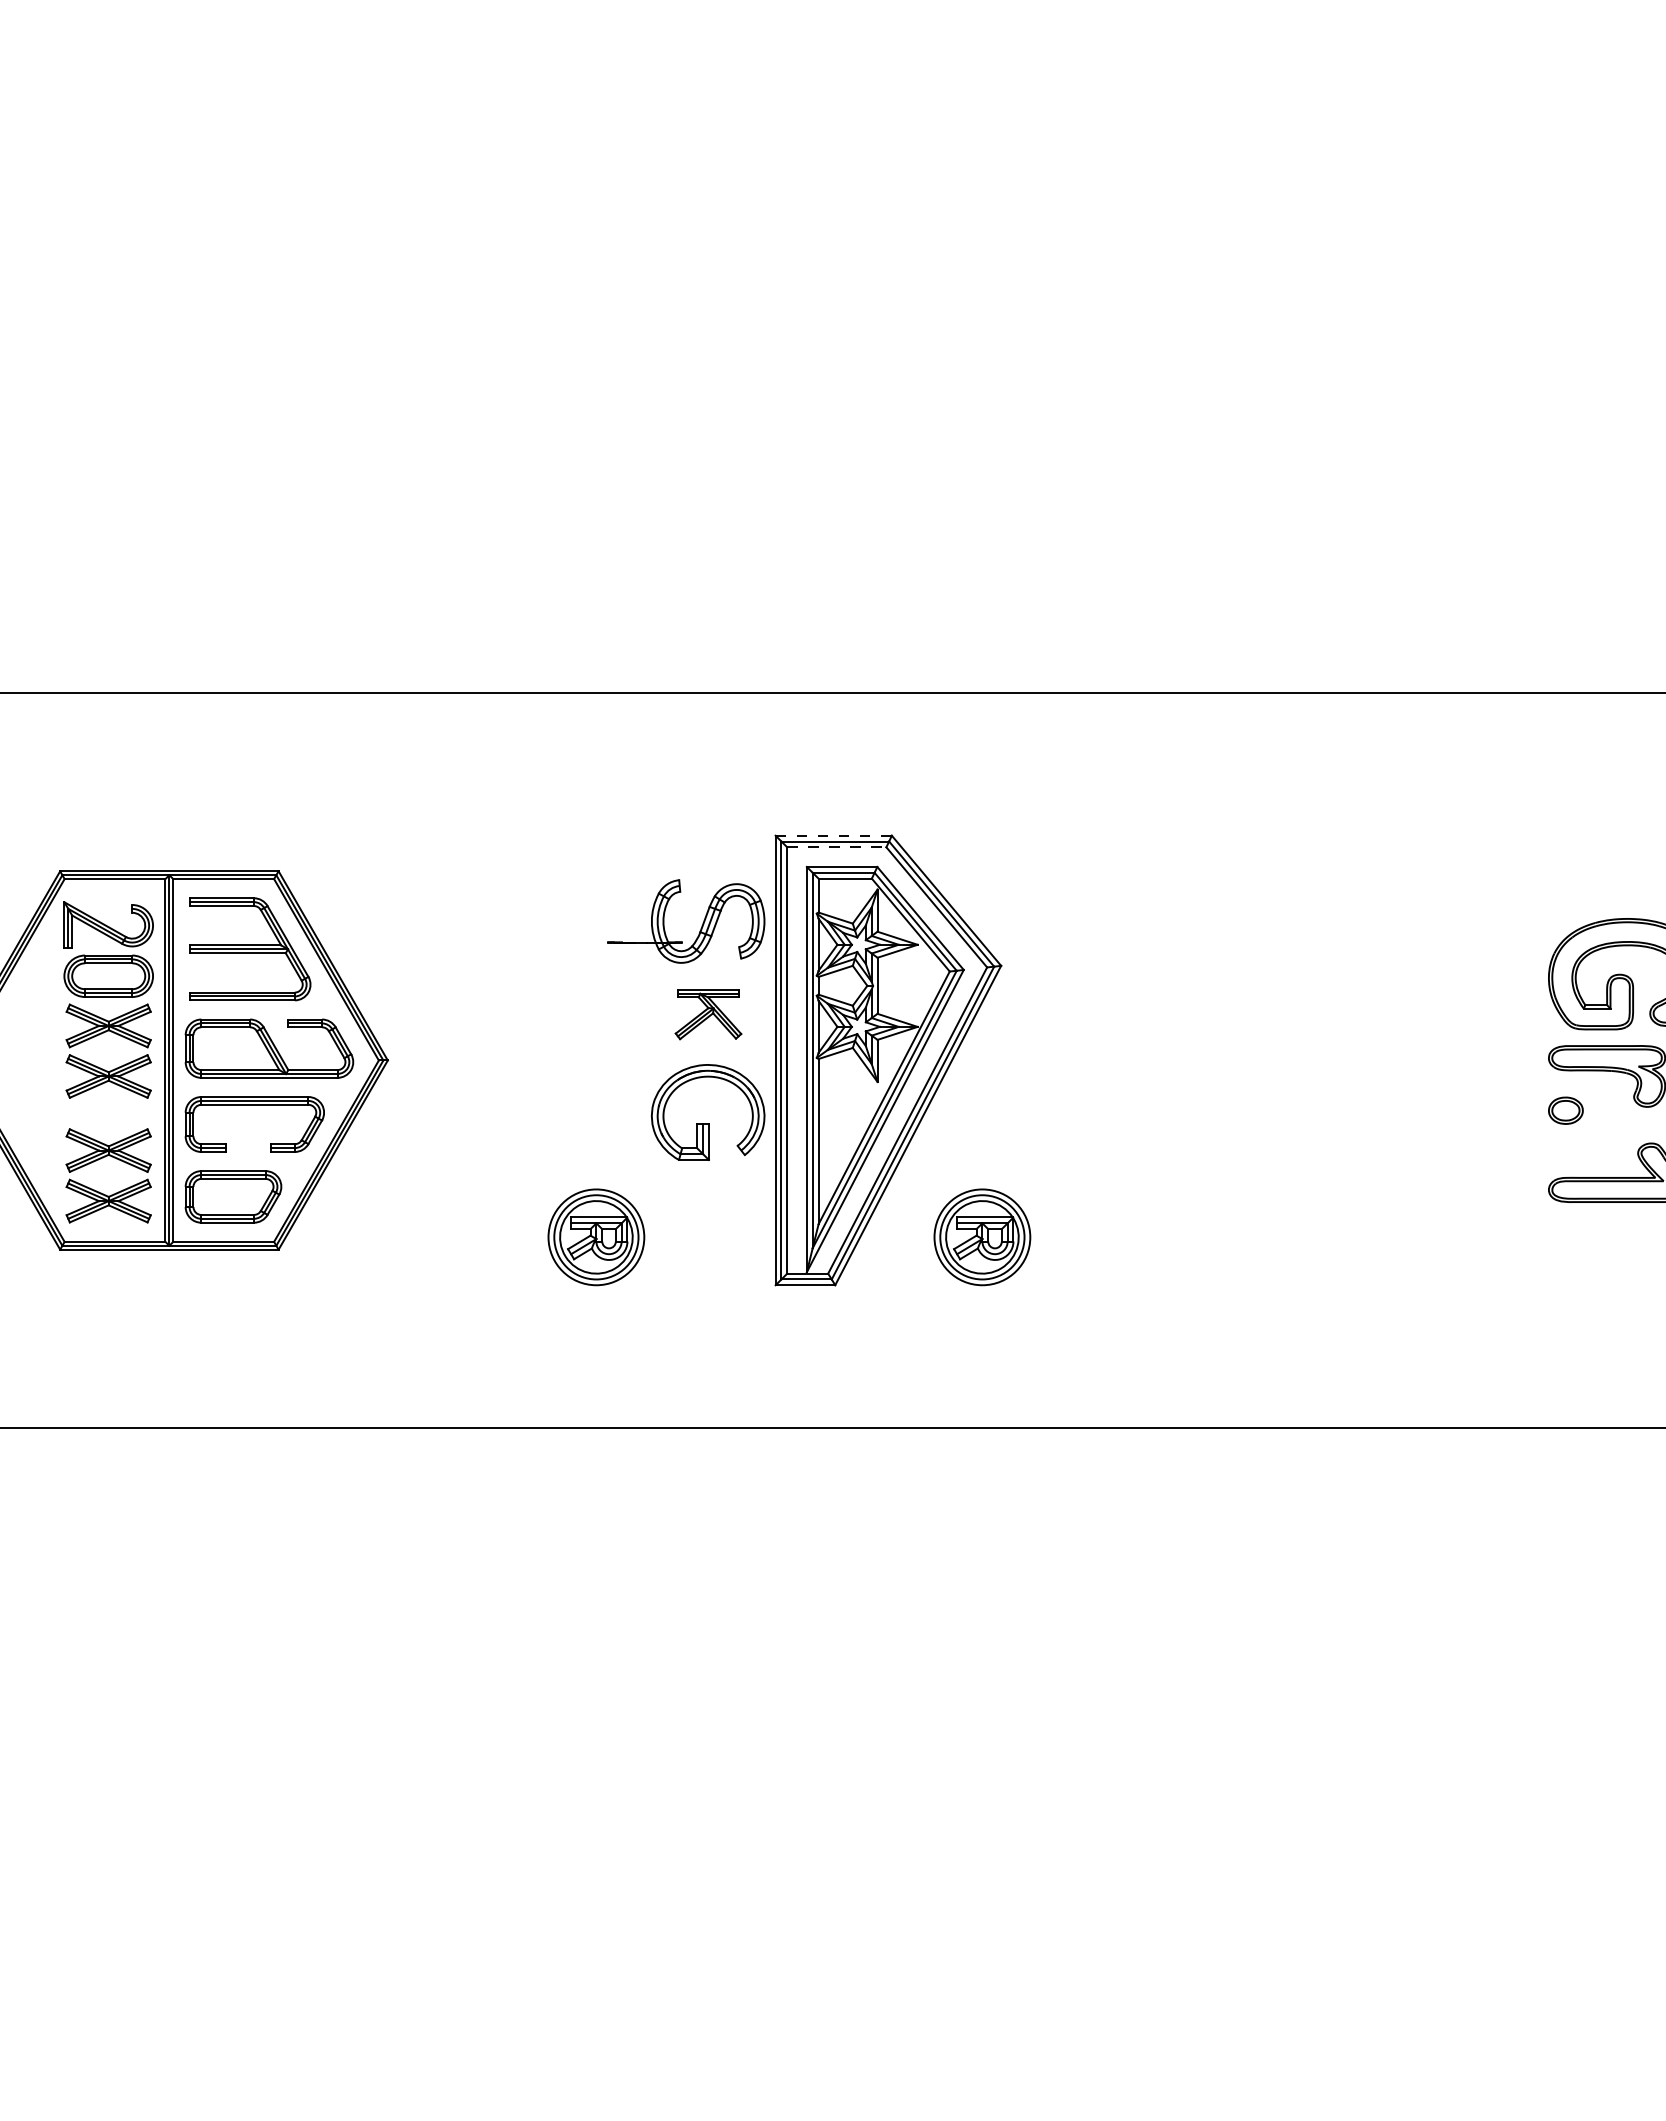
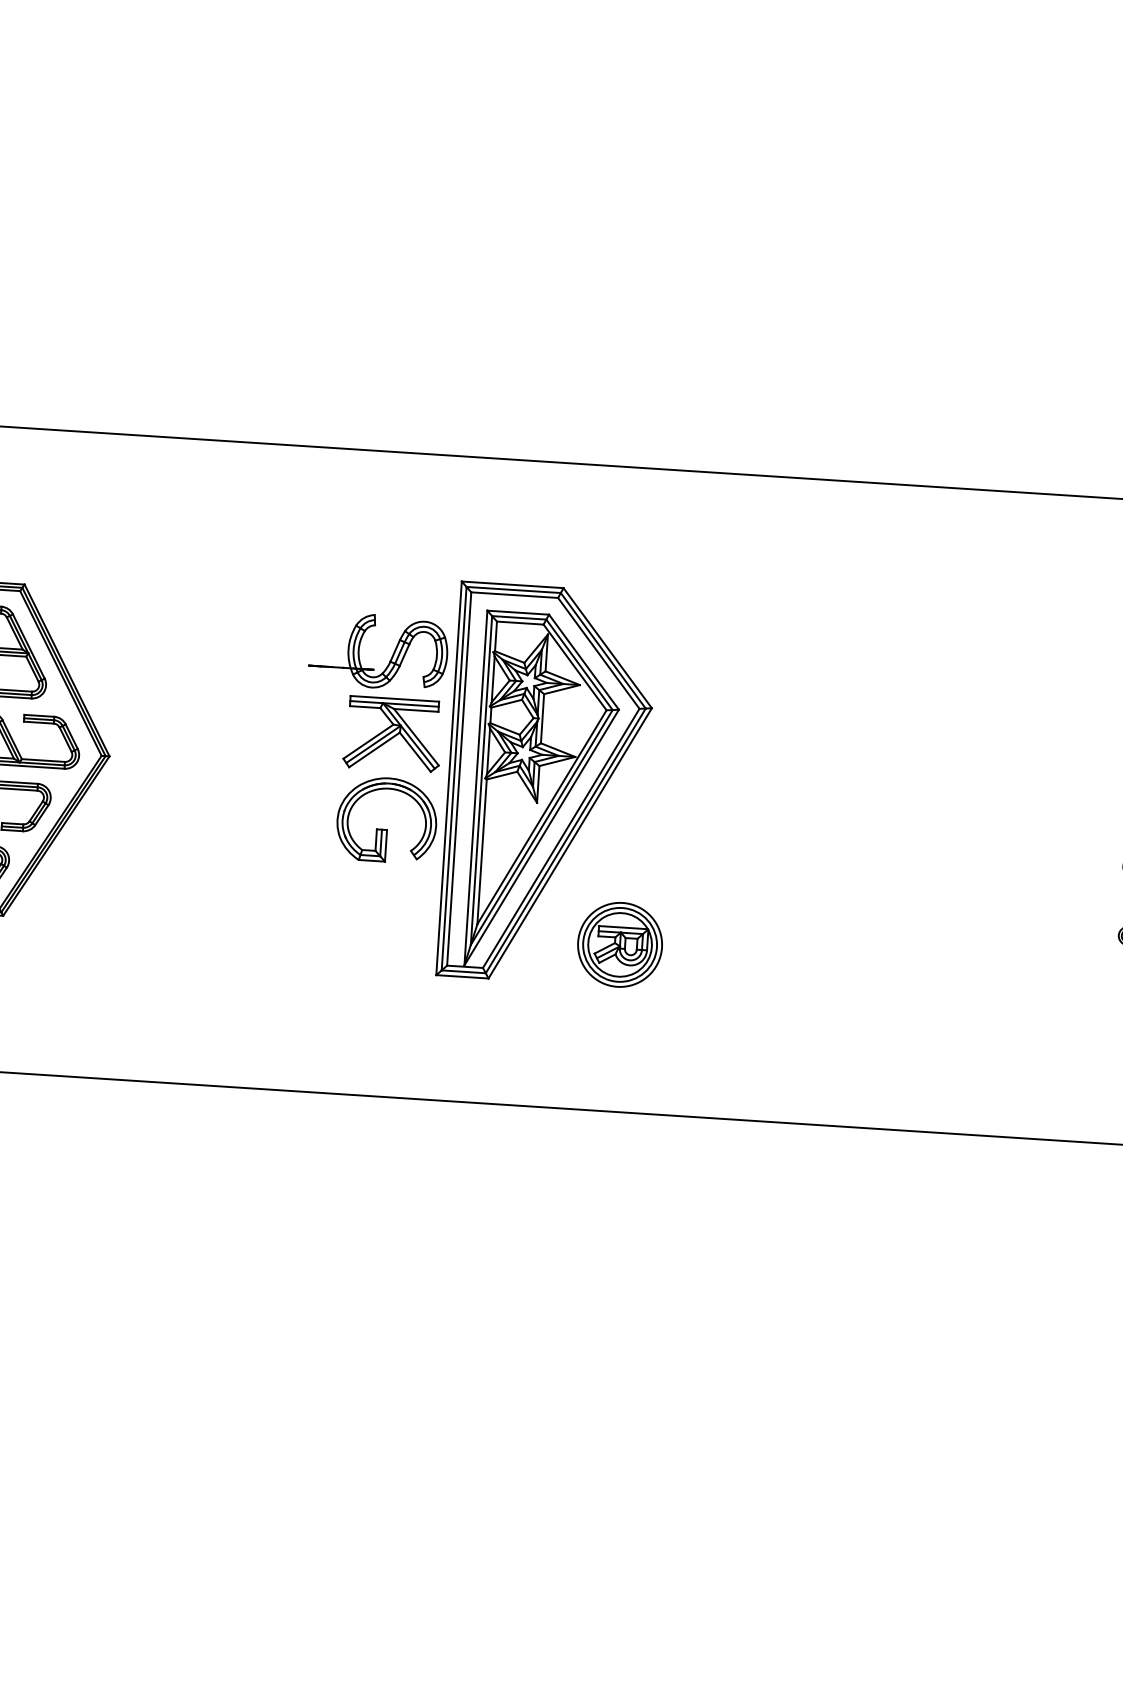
line: (834, 835) -> (513, 584), dashed -> solid
line: (836, 847) -> (514, 595), dashed -> solid
part: (708, 1014) -> (392, 734), size x1.67
part: (596, 1237) -> (282, 923), removed

